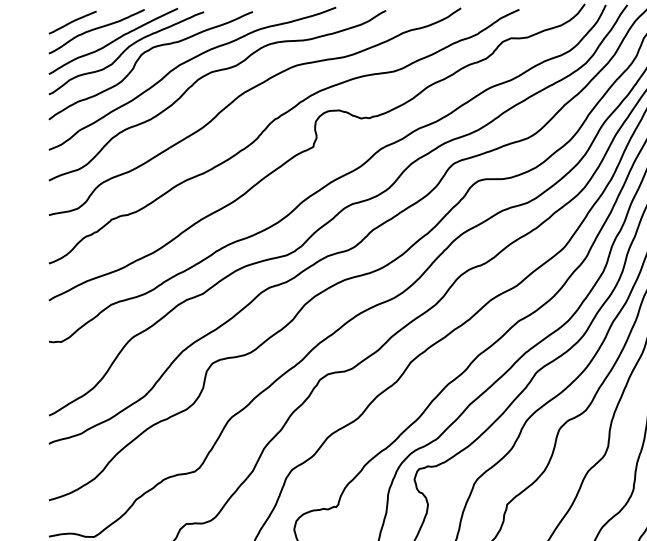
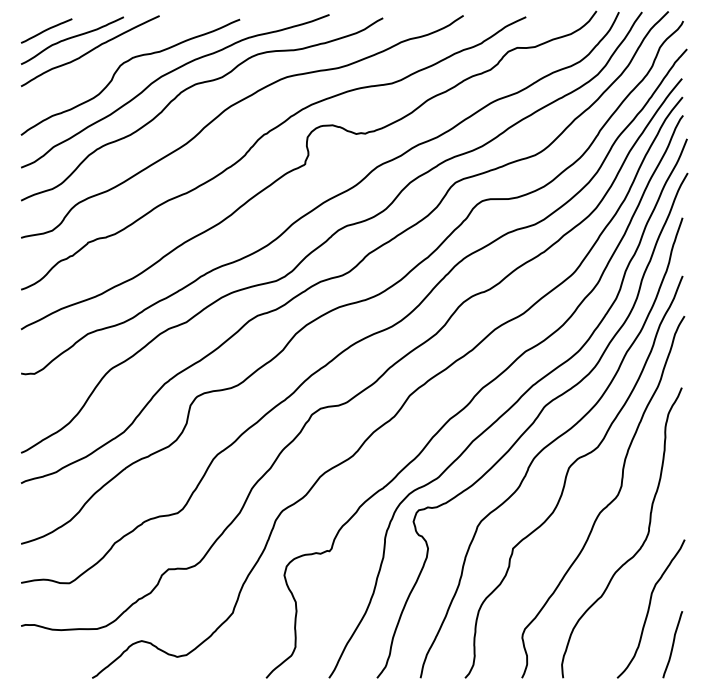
curve: (124, 51) -> (102, 62), removed

